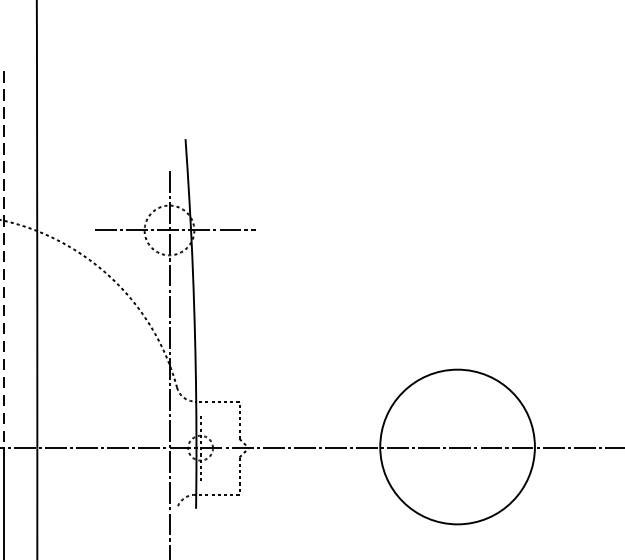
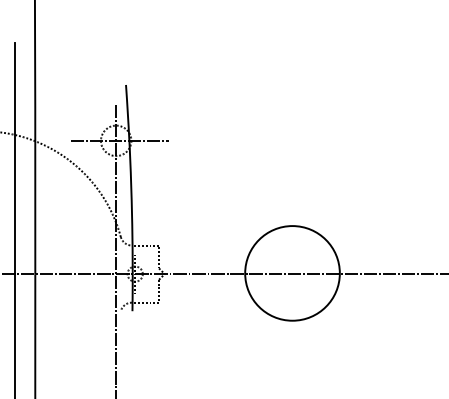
line: (4, 260) -> (15, 159), dashed -> solid

